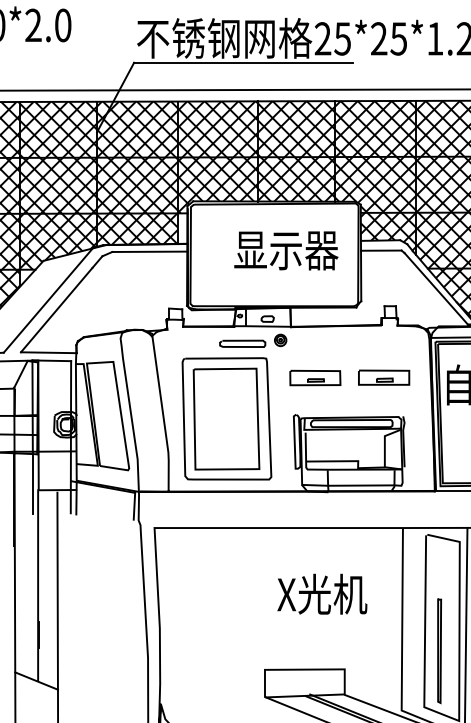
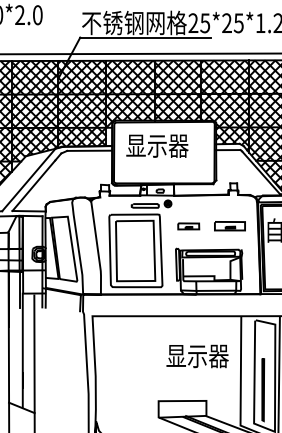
text: (286, 249) -> (157, 145), moved
part: (314, 378) -> (188, 226), size x0.7
text: (329, 593) -> (197, 355), X光机 -> 显示器

